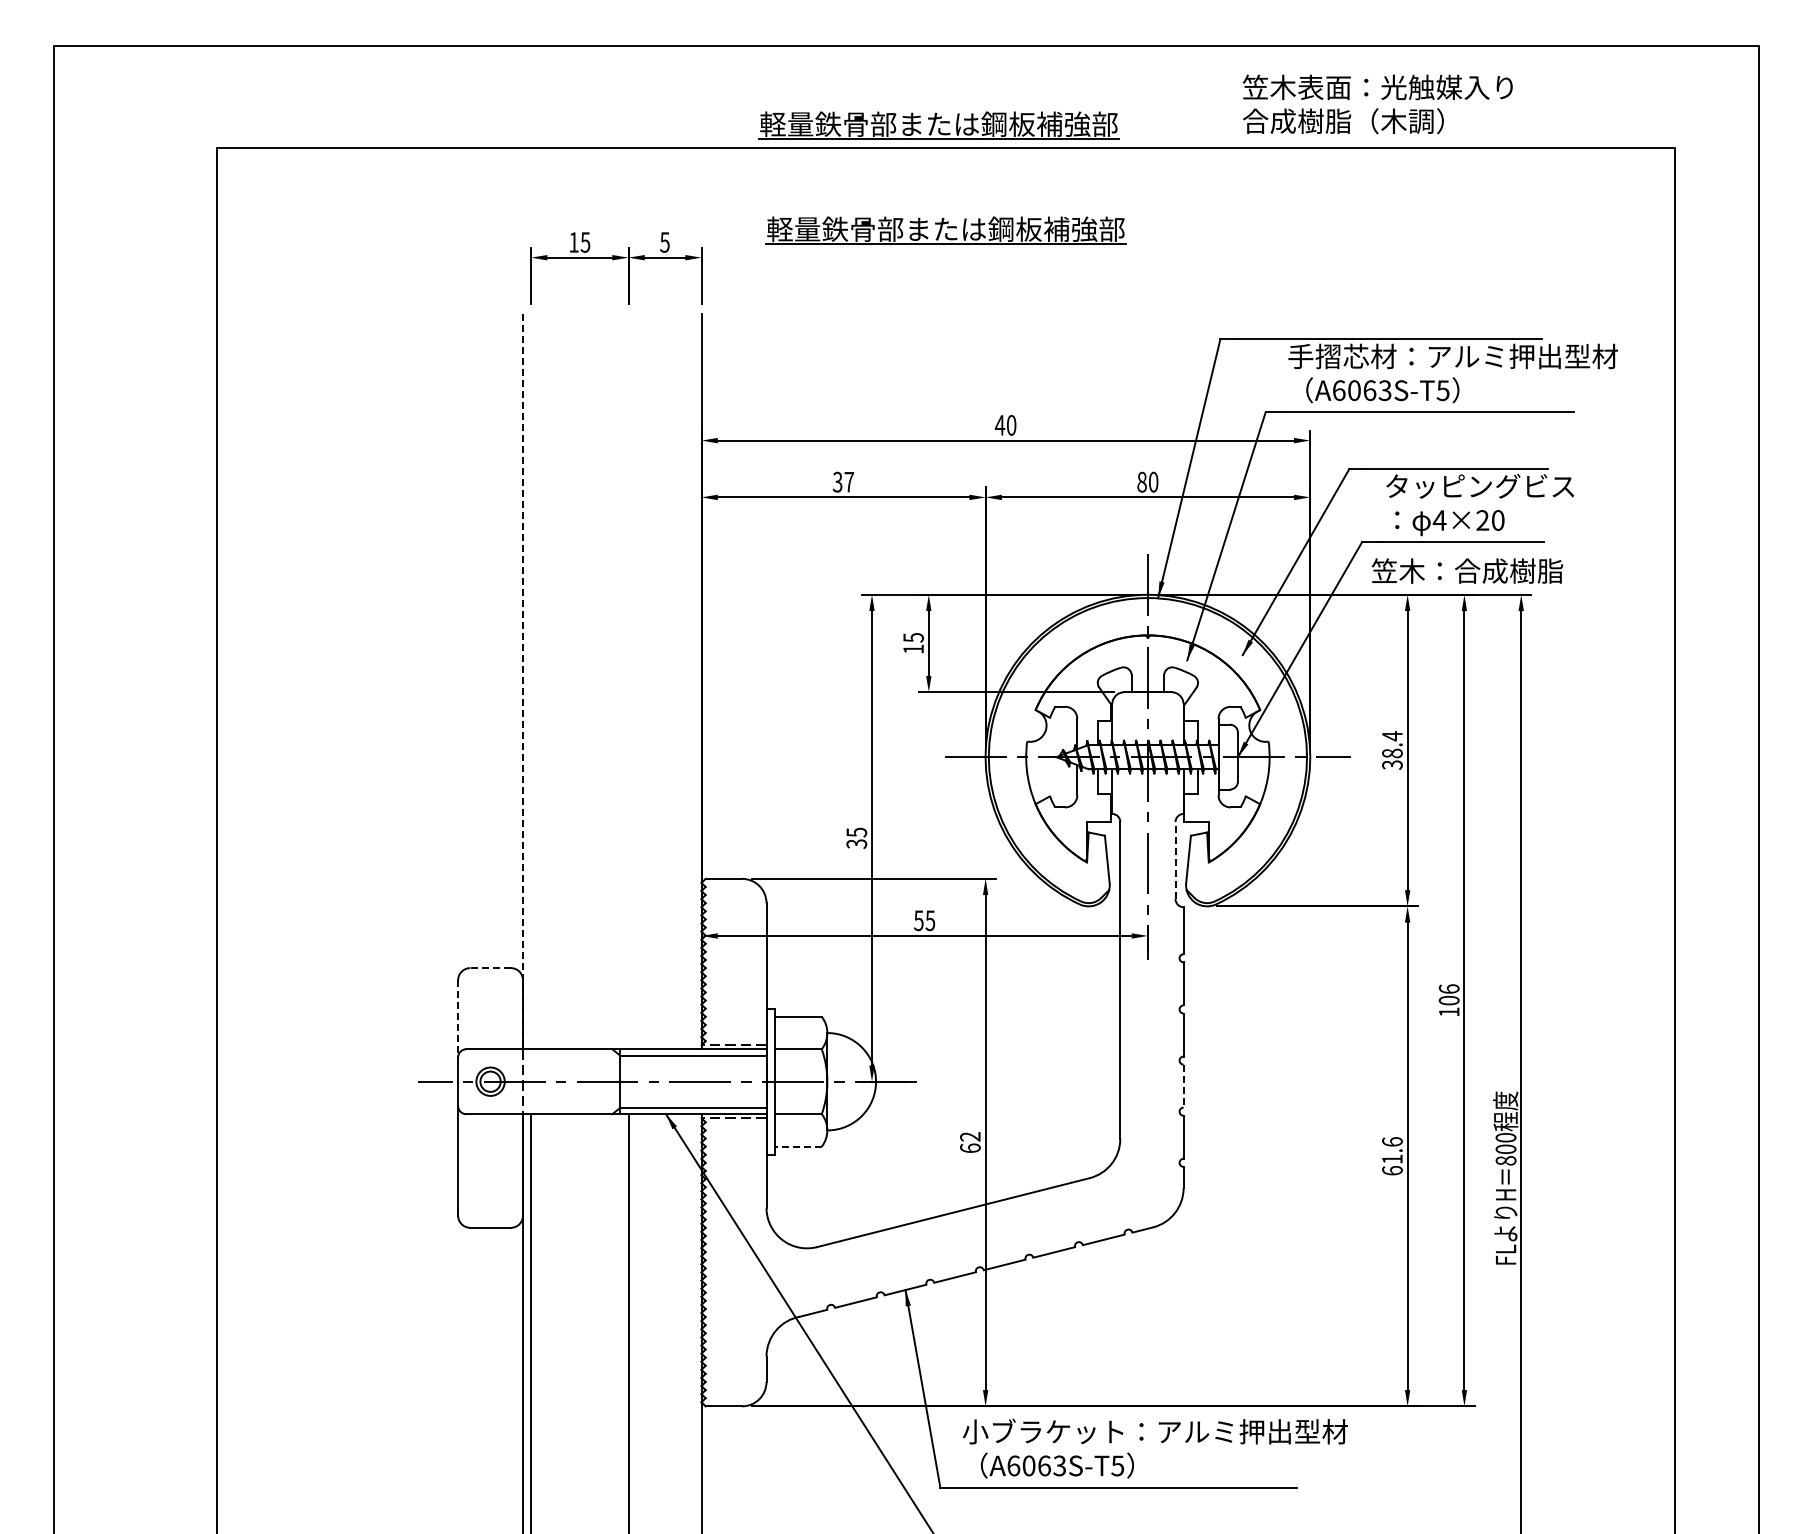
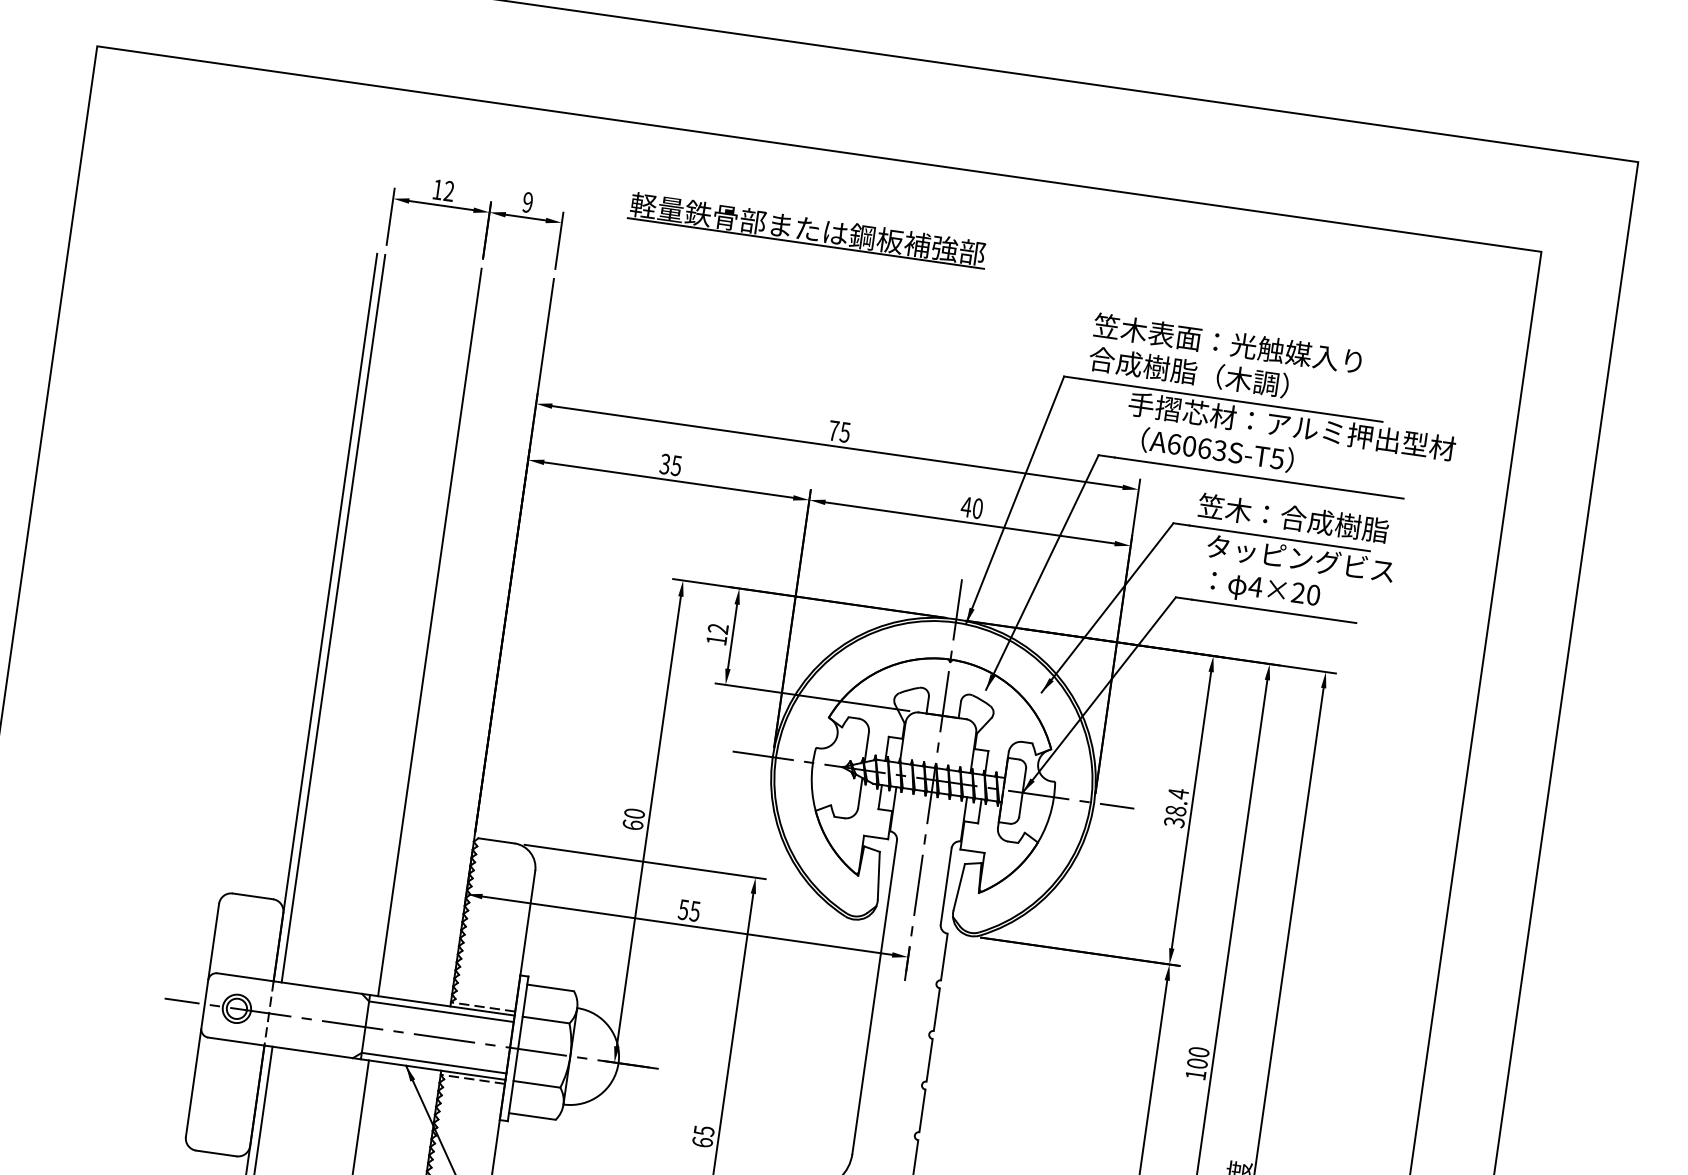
text: (1377, 104) -> (1225, 360), moved
part: (938, 125) -> (815, 125), removed
text: (585, 242) -> (449, 191), 15 -> 12
text: (664, 242) -> (527, 202), 5 -> 9
text: (1005, 425) -> (839, 431), 40 -> 75
text: (1141, 481) -> (965, 506), 80 -> 40
text: (849, 482) -> (676, 466), 37 -> 35
text: (1467, 570) -> (1293, 517), moved
text: (913, 637) -> (718, 628), 15 -> 12
line: (531, 681) -> (333, 618), added
line: (628, 681) -> (429, 632), added
line: (523, 682) -> (325, 618), dashed -> solid
text: (856, 837) -> (633, 818), 35 -> 60
line: (1175, 860) -> (946, 886), dashed -> solid
line: (490, 968) -> (252, 896), dashed -> solid
text: (1448, 988) -> (1198, 1051), 106 -> 100
line: (458, 1018) -> (214, 941), dashed -> solid
line: (1183, 1086) -> (922, 1111), dashed -> solid
text: (970, 1136) -> (704, 1130), 62 -> 65
line: (798, 1146) -> (532, 1116), dashed -> solid

